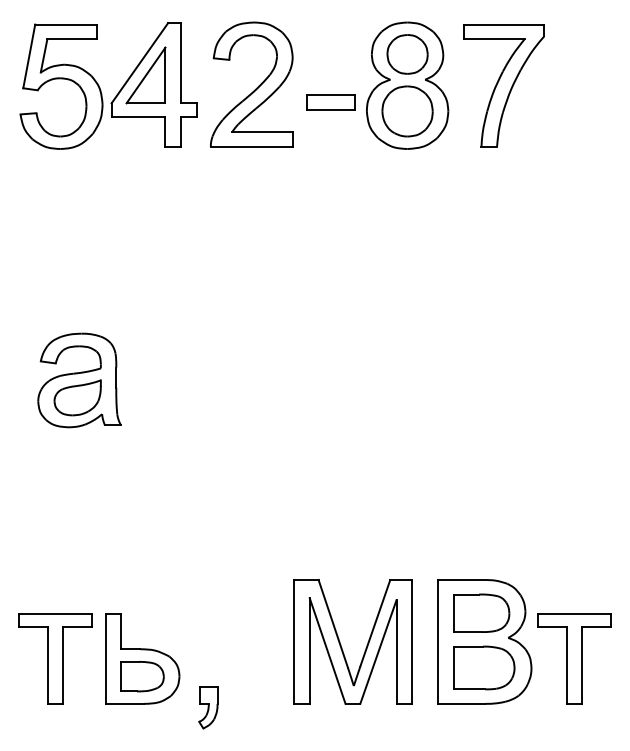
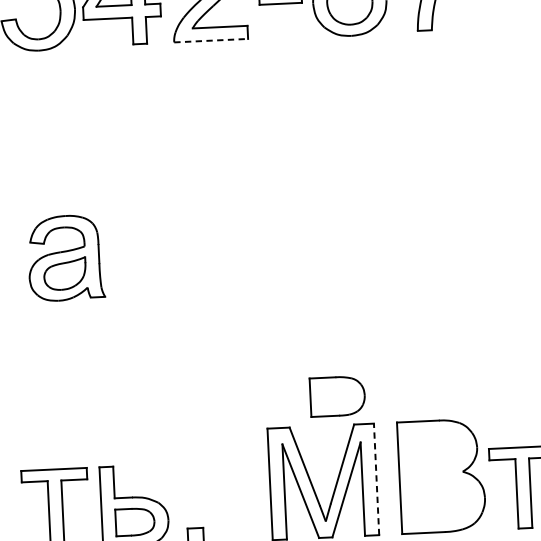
line: (252, 146) -> (211, 40), solid -> dashed
part: (481, 612) -> (437, 449), removed
line: (412, 641) -> (376, 478), solid -> dashed
part: (484, 667) -> (337, 396), moved

